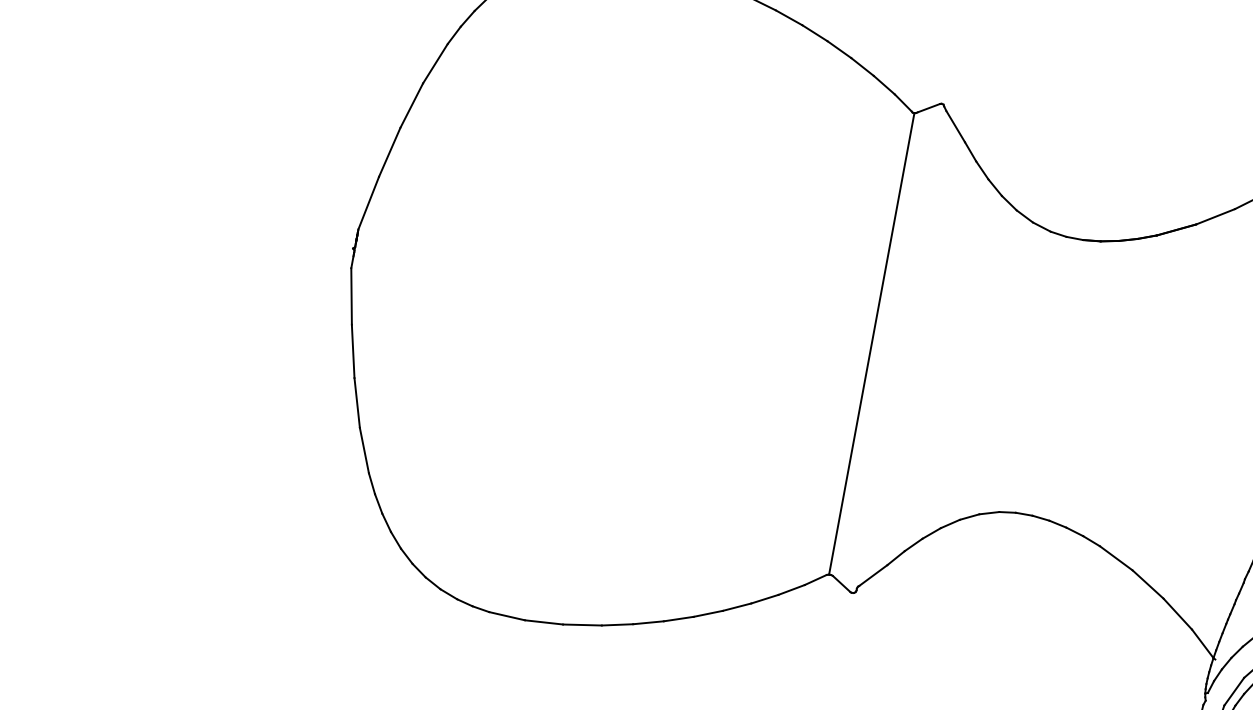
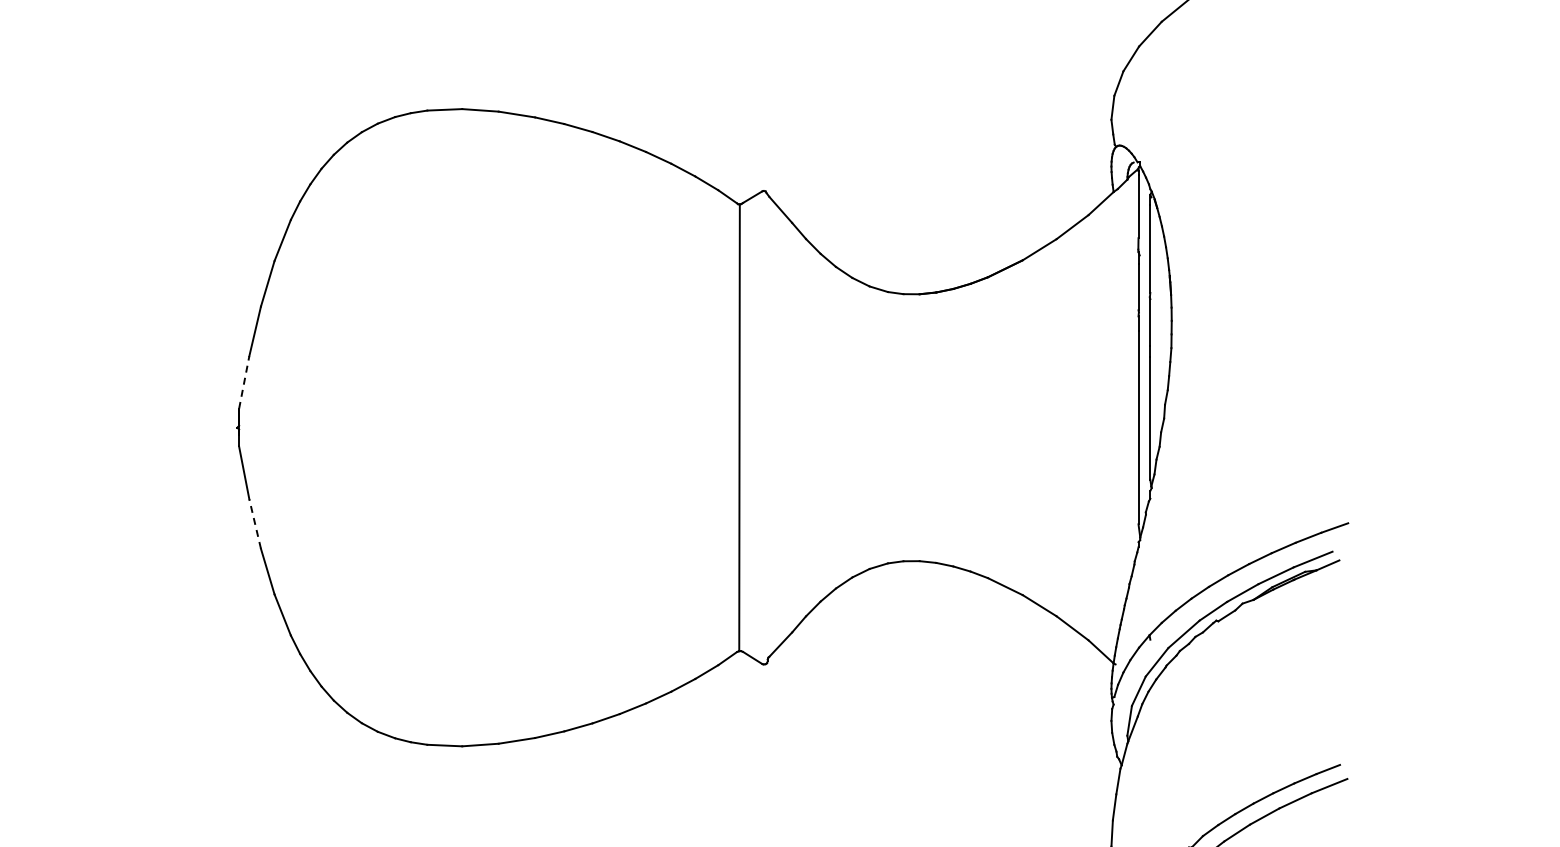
line: (369, 203) -> (244, 382), solid -> dashed
line: (353, 350) -> (255, 523), solid -> dashed

